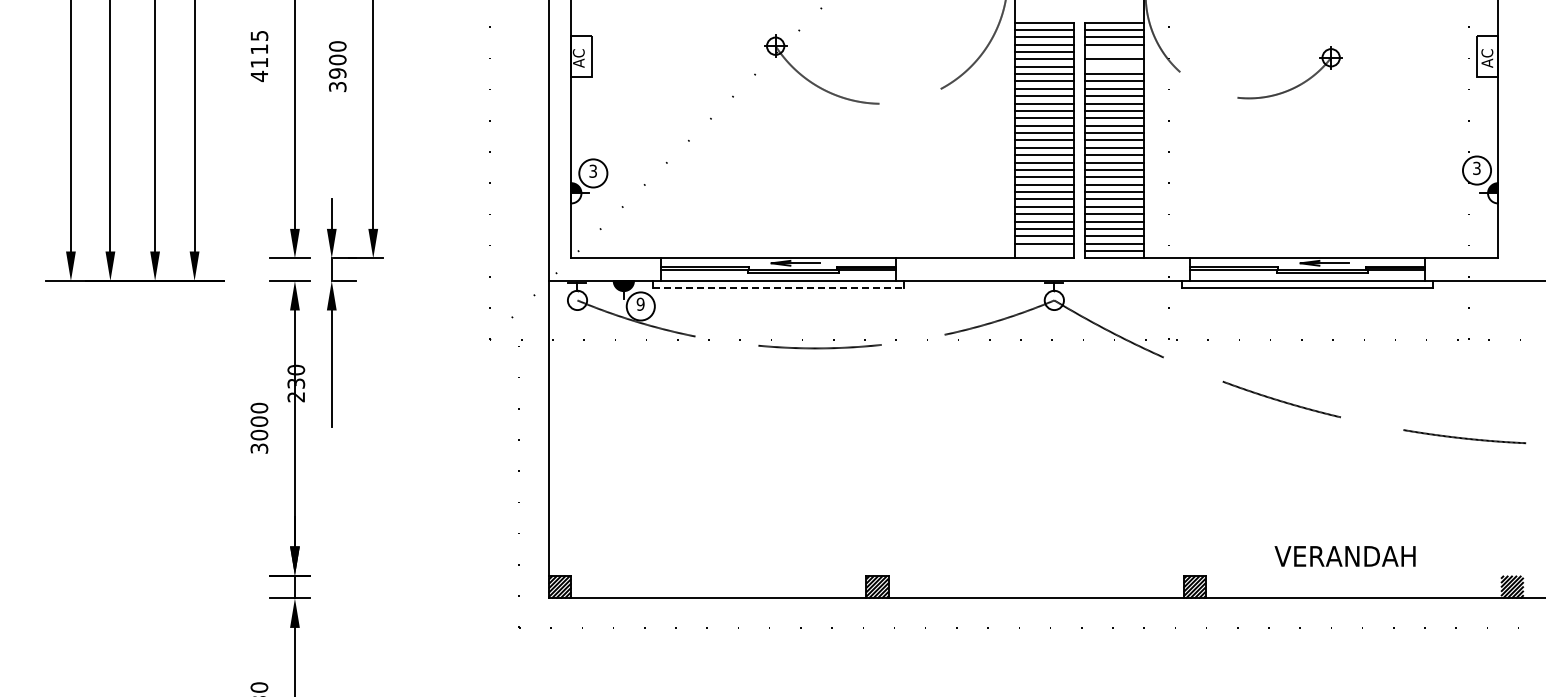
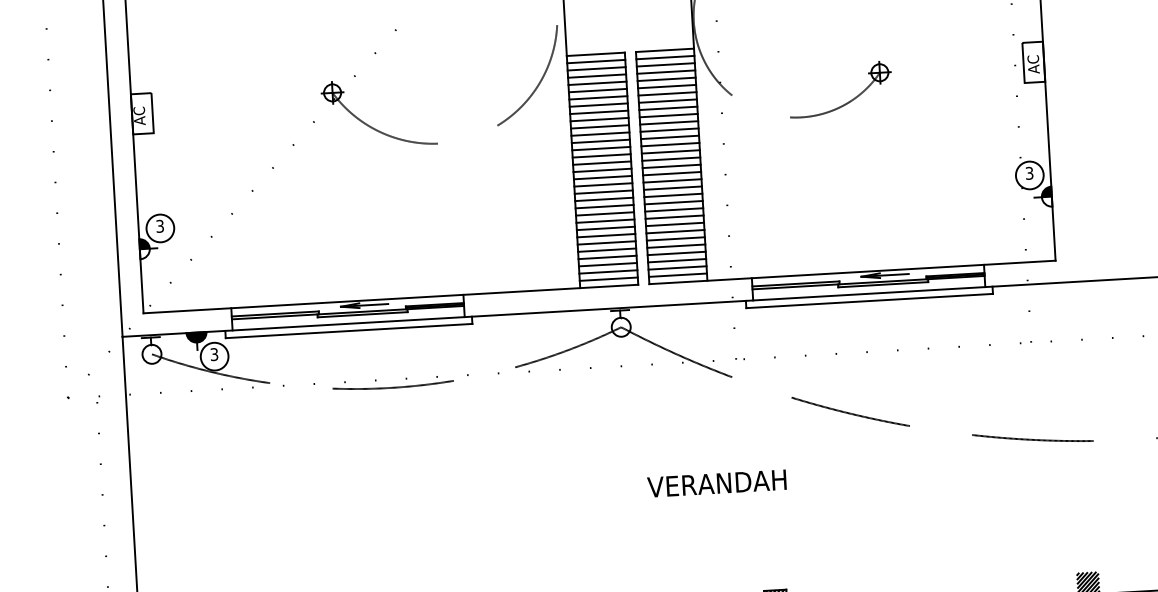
line: (1114, 52) -> (666, 79), added
line: (1114, 66) -> (667, 93), added
line: (1044, 251) -> (608, 279), added
line: (778, 288) -> (349, 331), dashed -> solid
text: (640, 303) -> (214, 353), 9 -> 3
text: (1344, 556) -> (716, 483), moved

